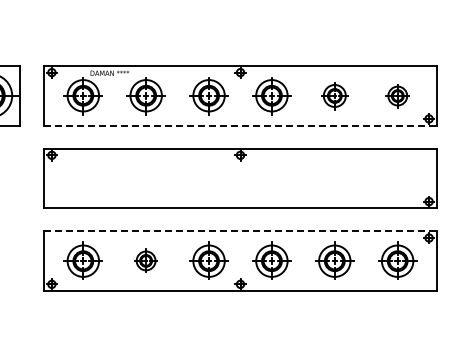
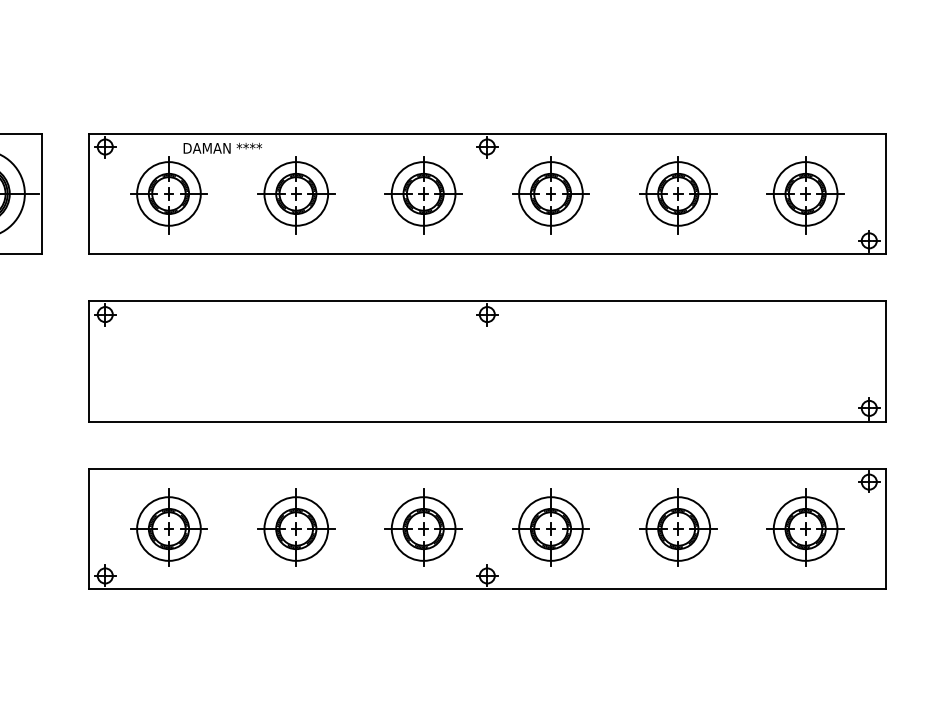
part: (334, 96) -> (677, 195), size x1.43
part: (397, 96) -> (805, 195), size x1.67
line: (240, 125) -> (487, 254), dashed -> solid
line: (240, 231) -> (487, 468), dashed -> solid
part: (145, 260) -> (294, 527), size x1.67

